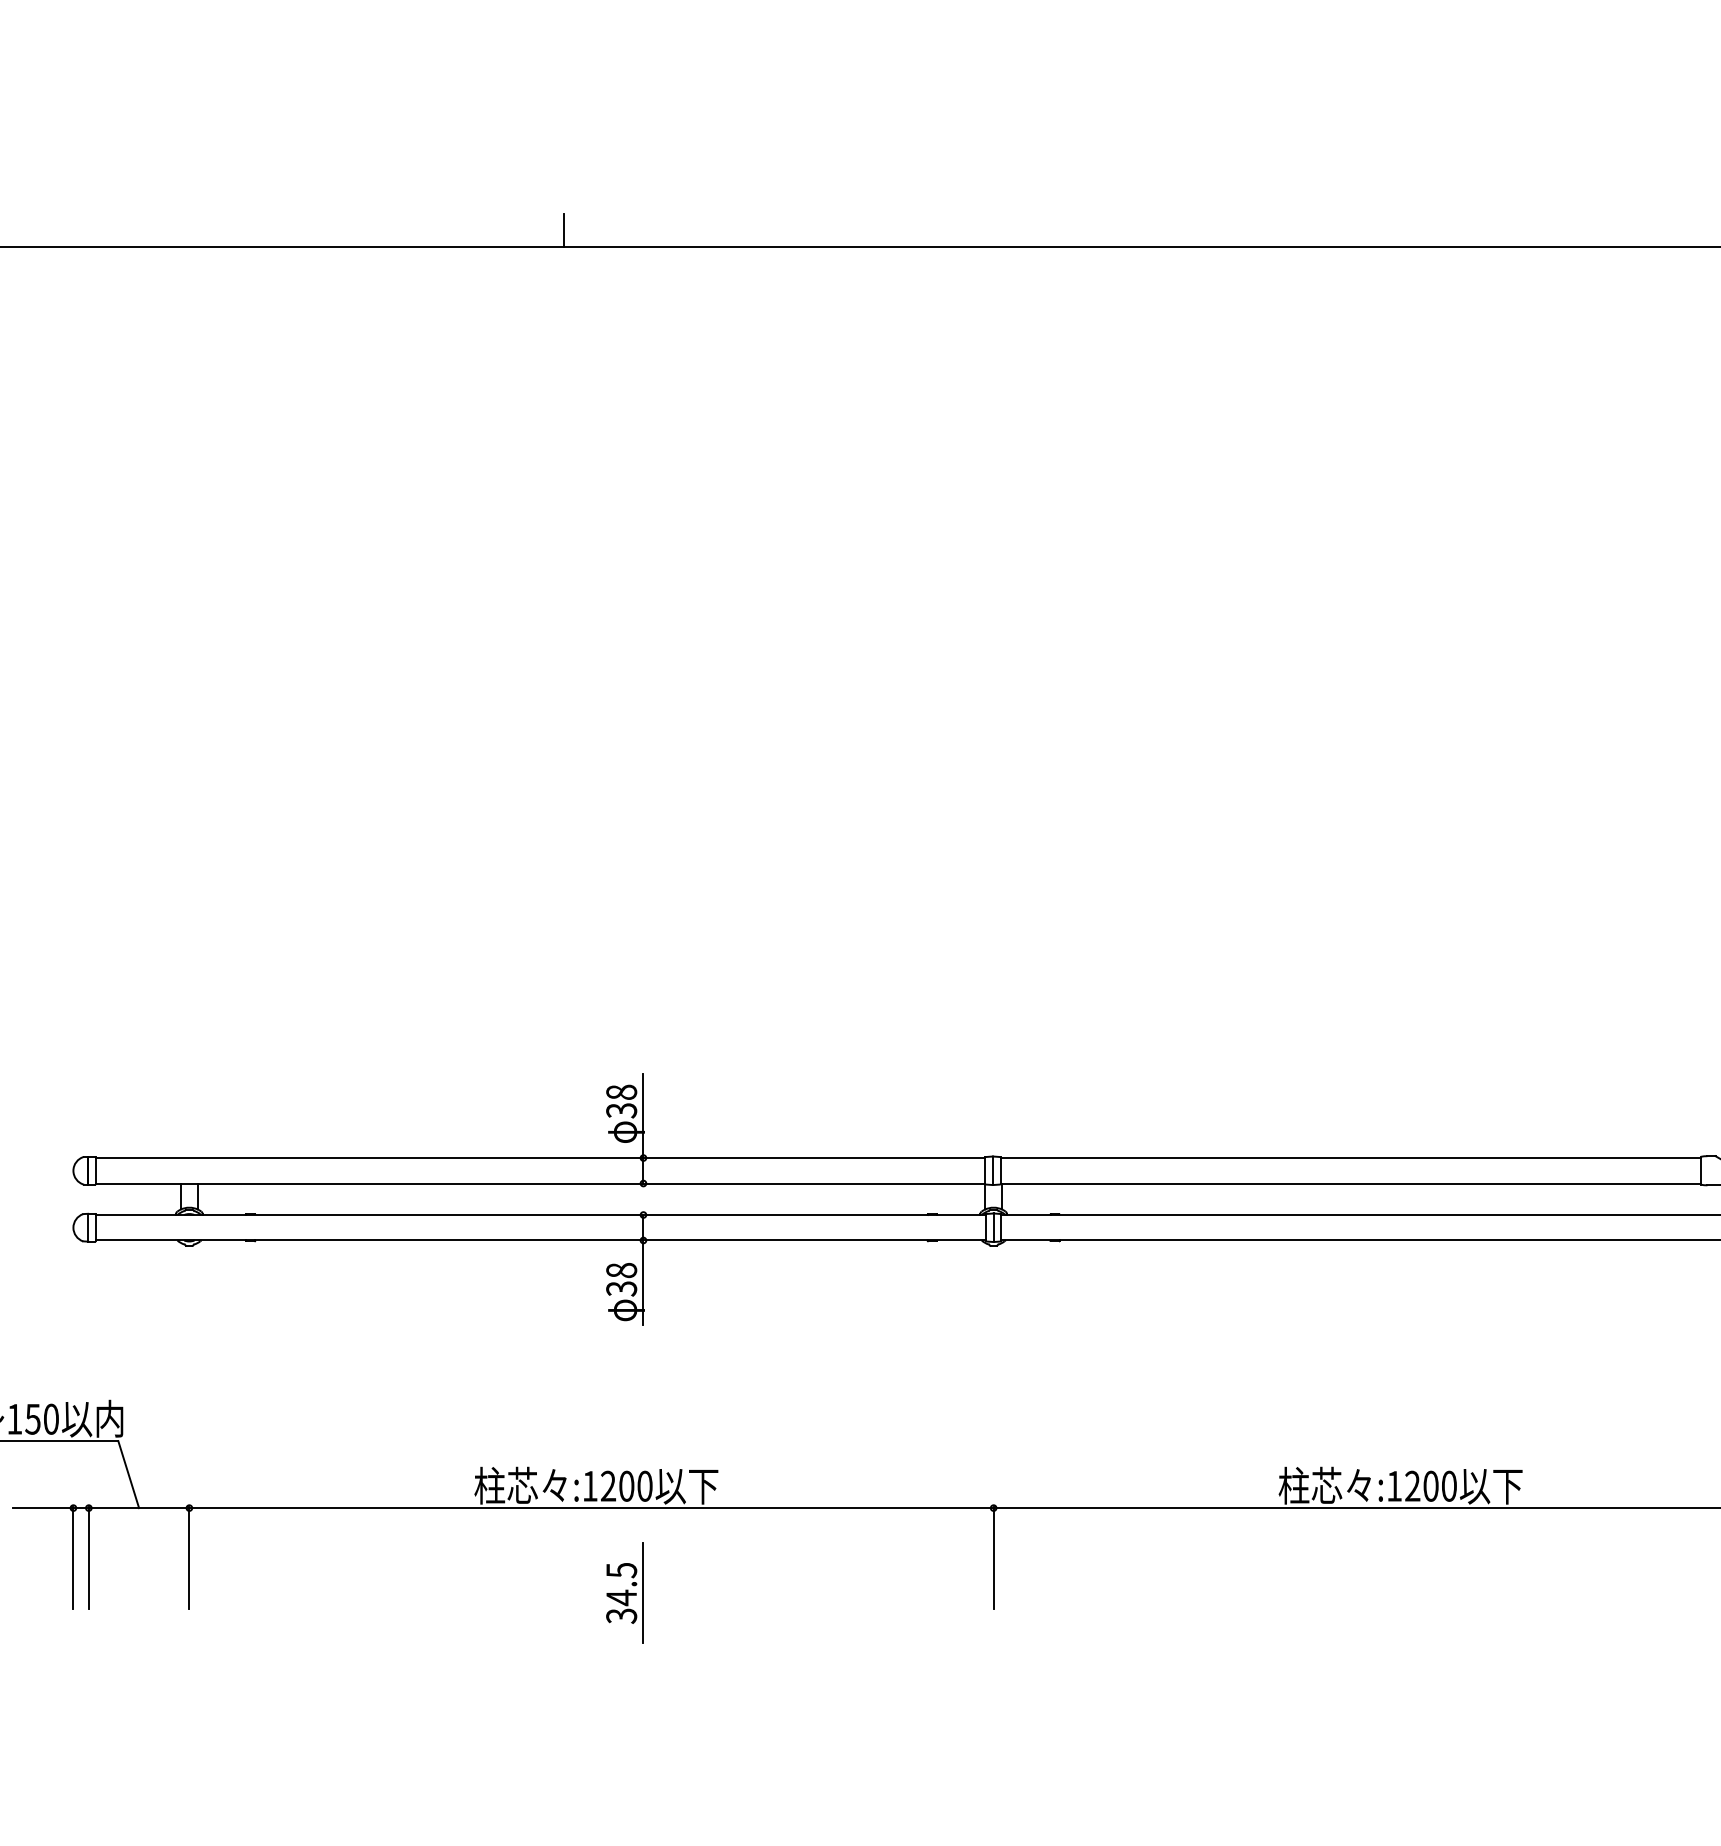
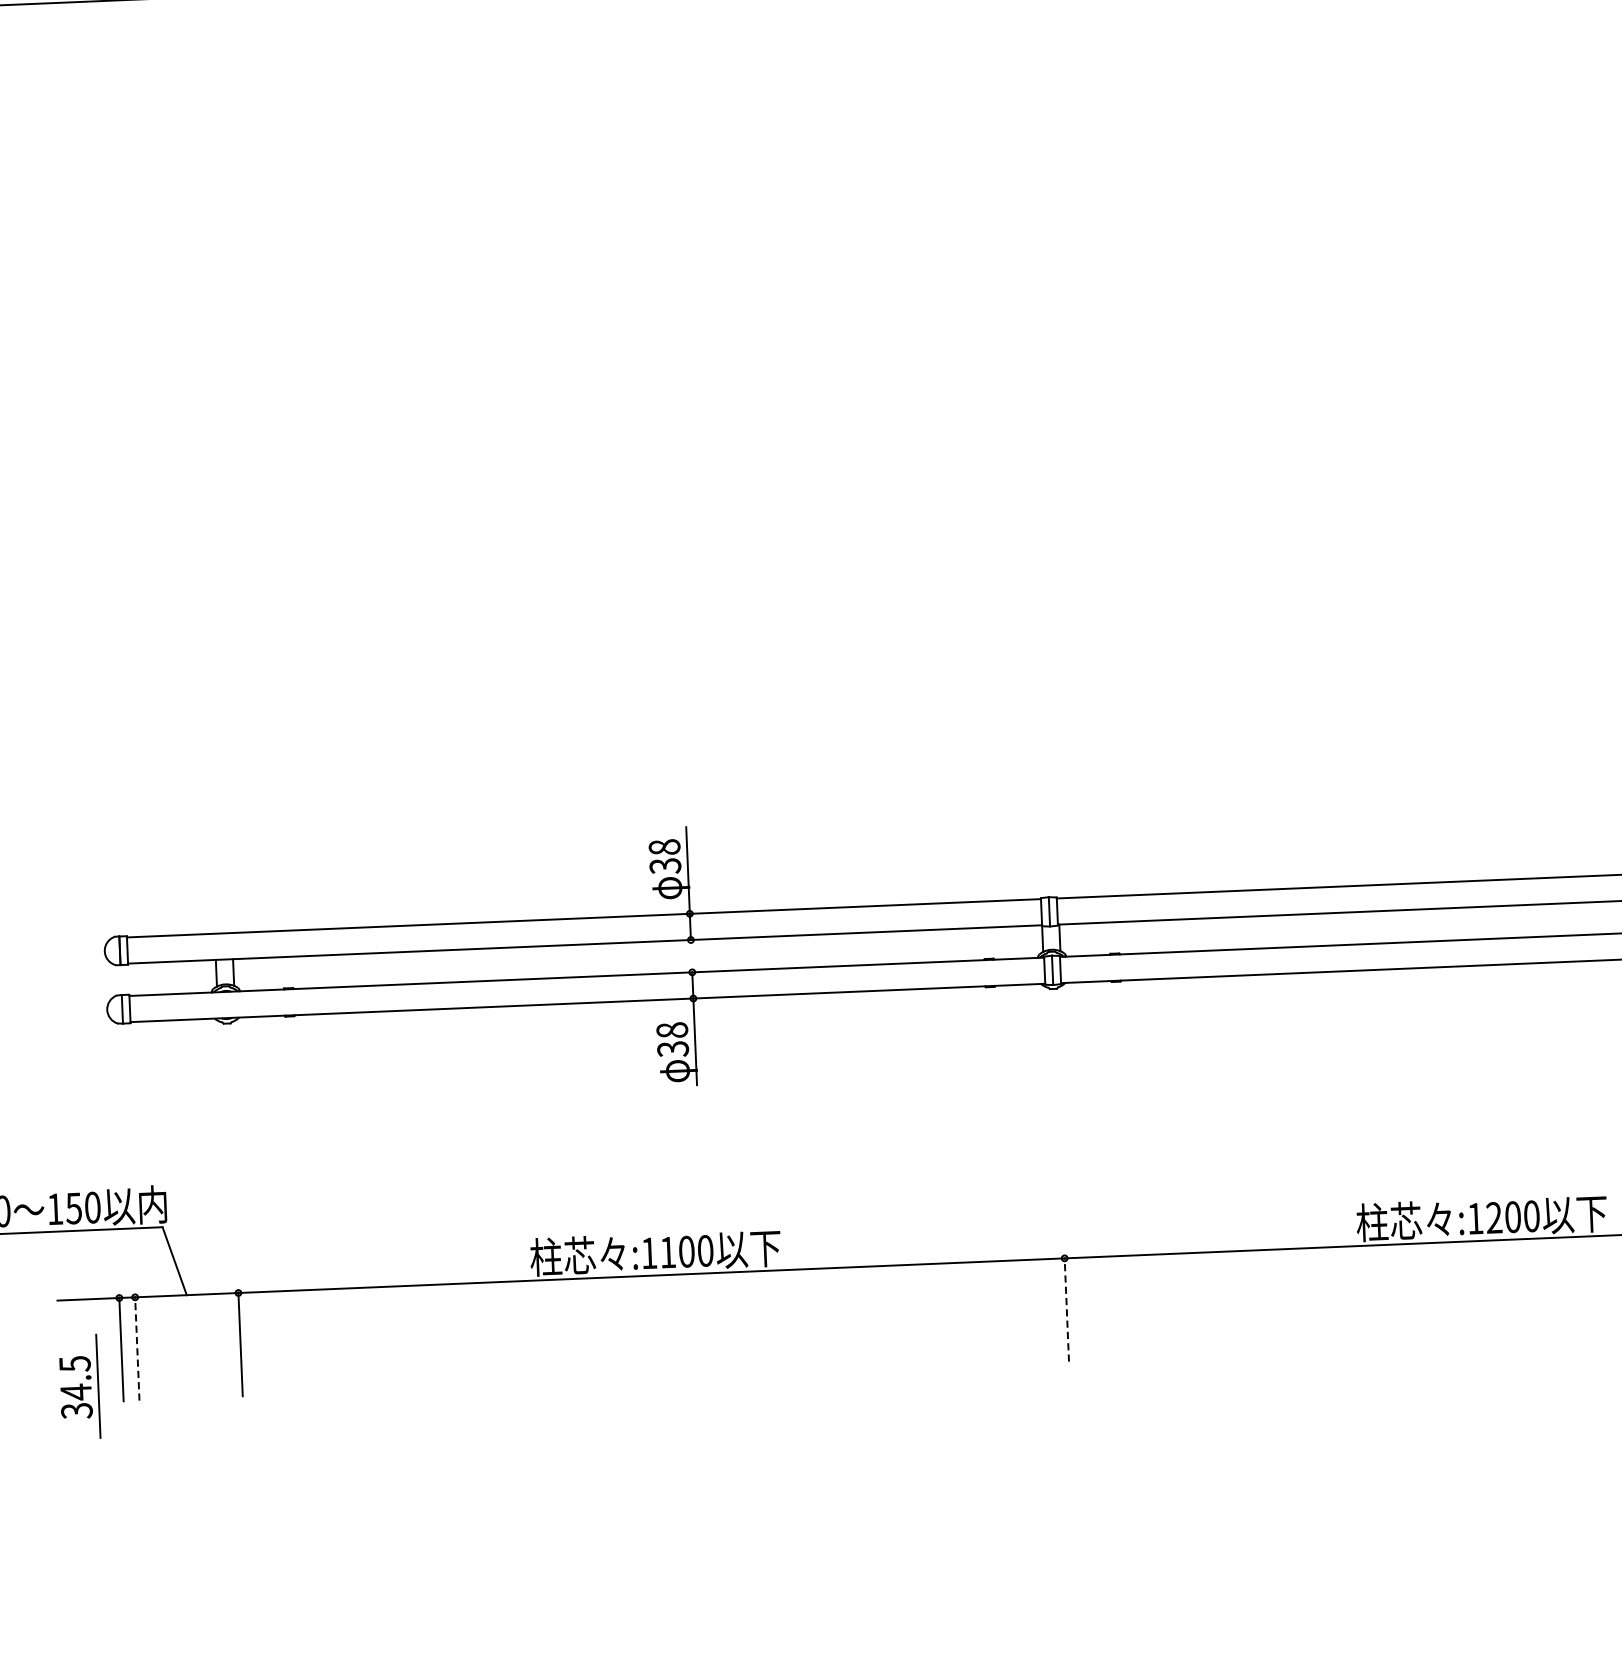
text: (608, 1485) -> (668, 1251), :1200 -> :1100
line: (88, 1558) -> (136, 1349), solid -> dashed
line: (993, 1558) -> (1066, 1310), solid -> dashed
part: (624, 1592) -> (78, 1386), moved

